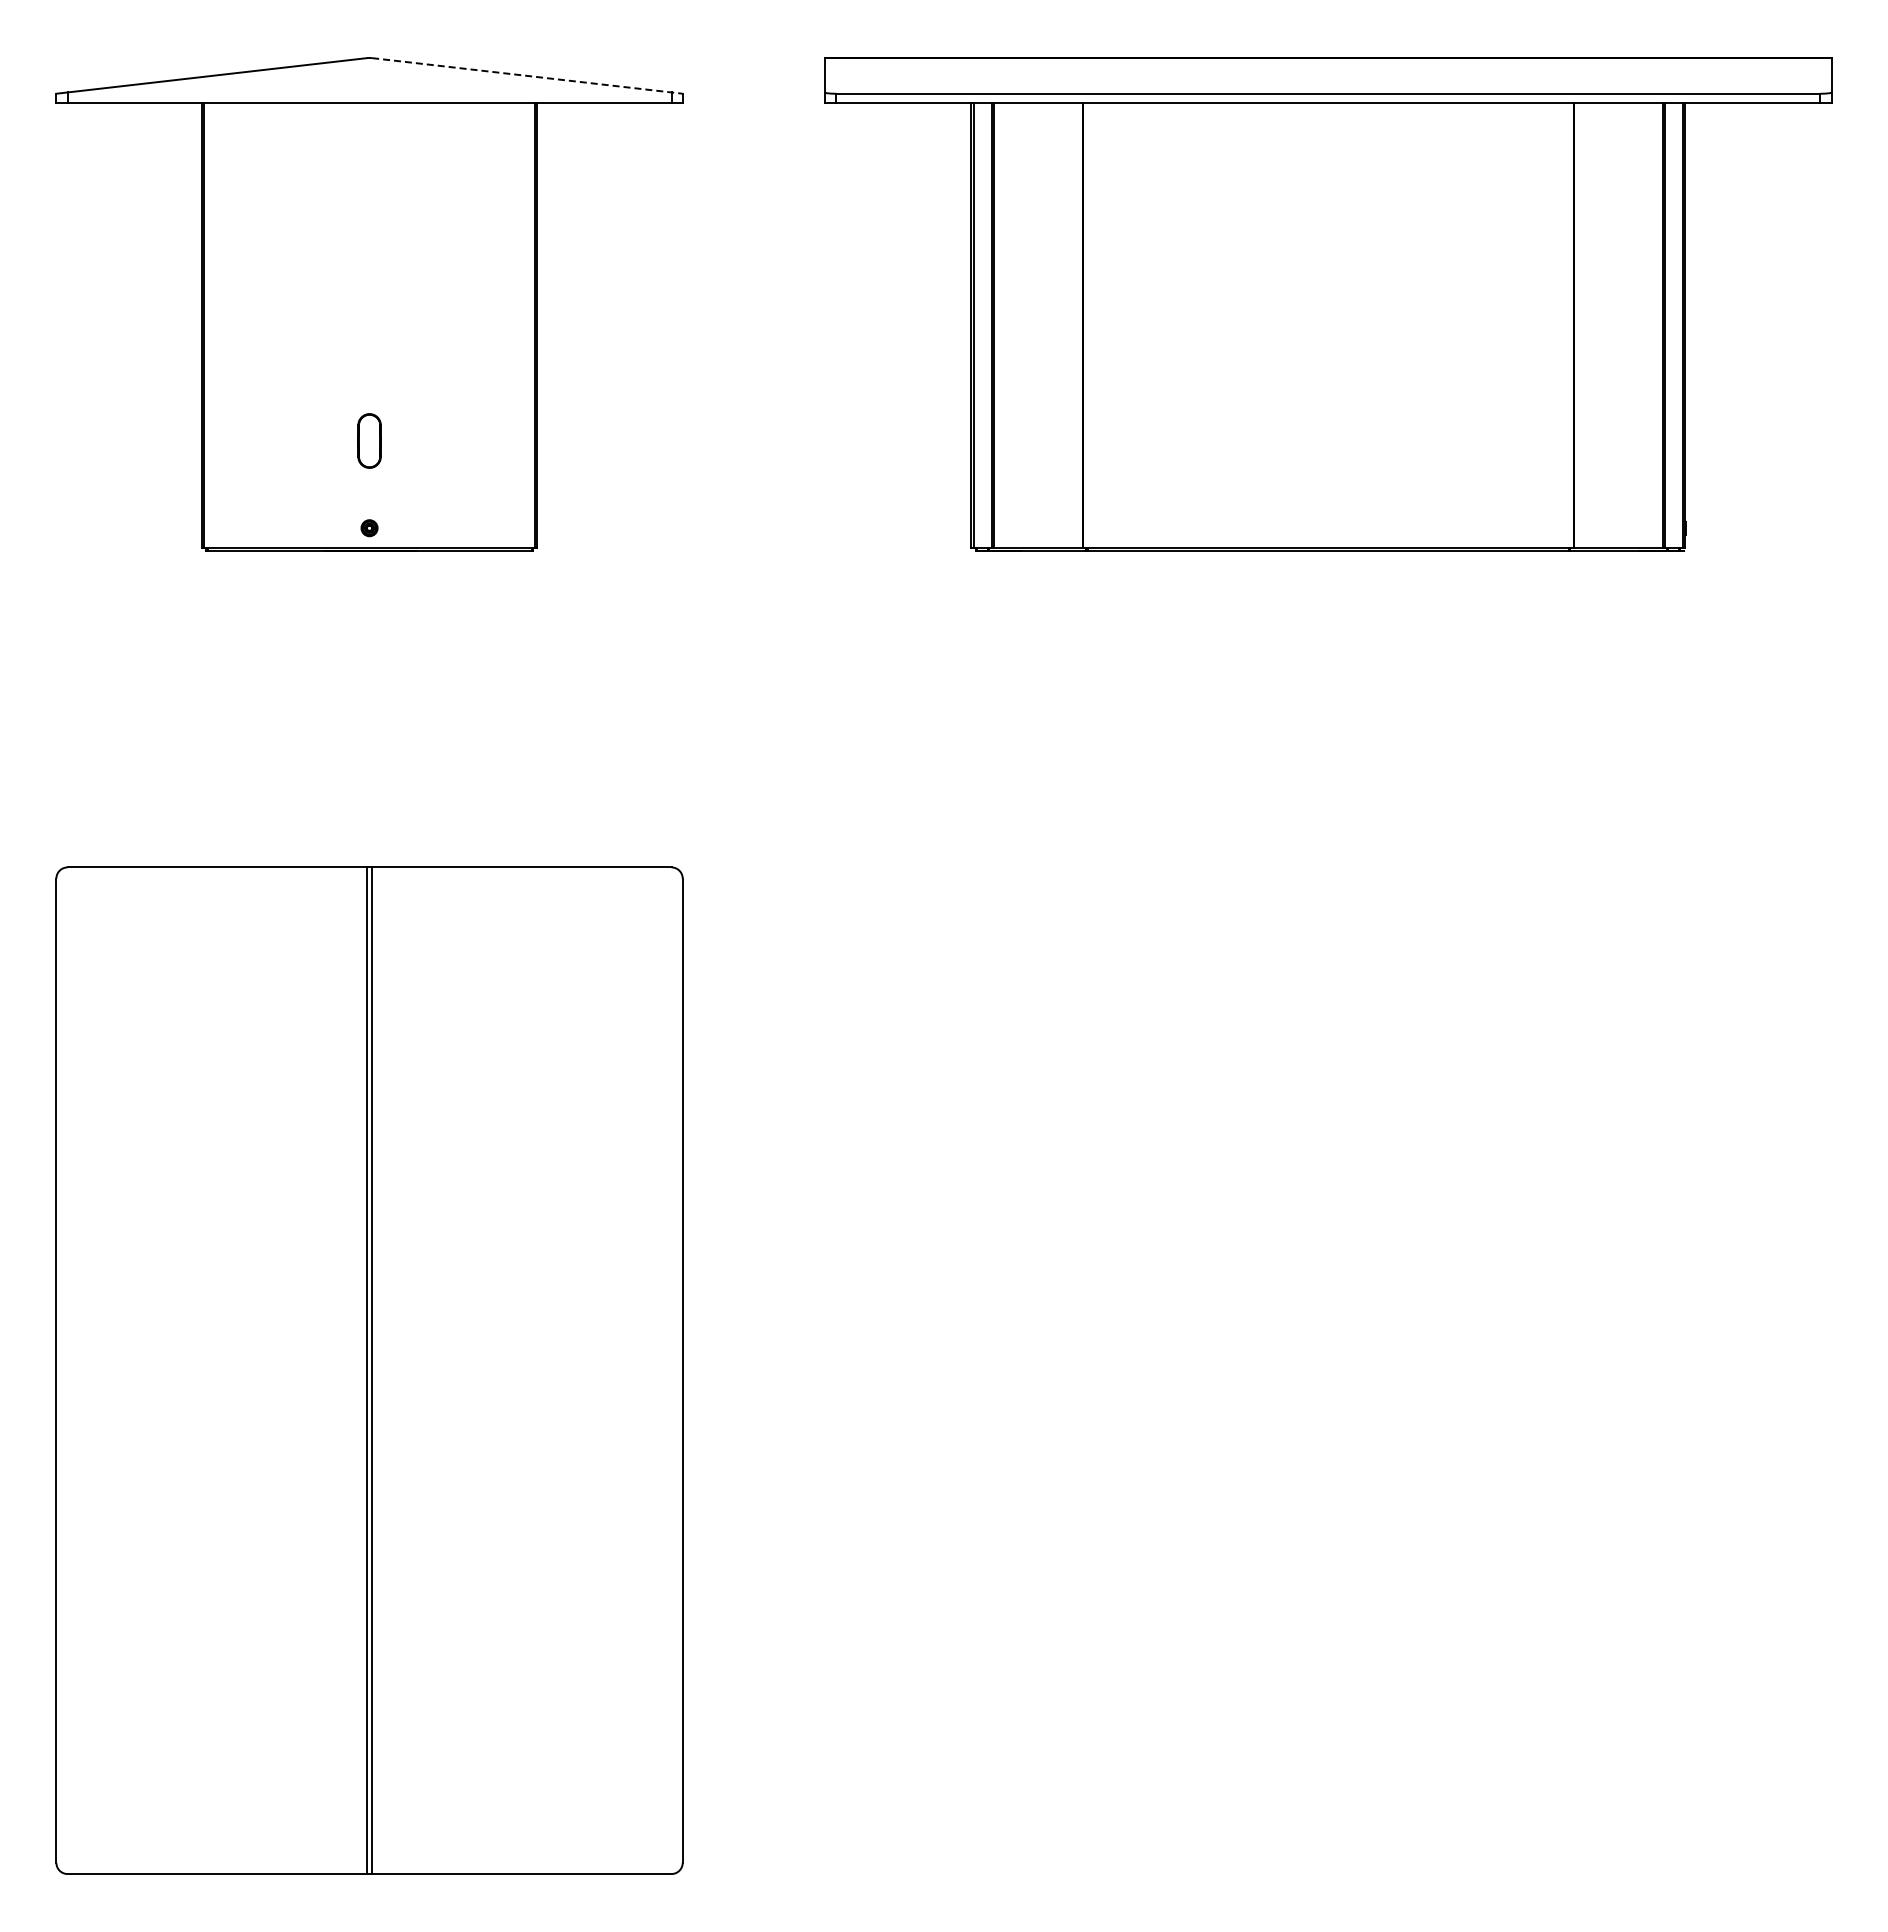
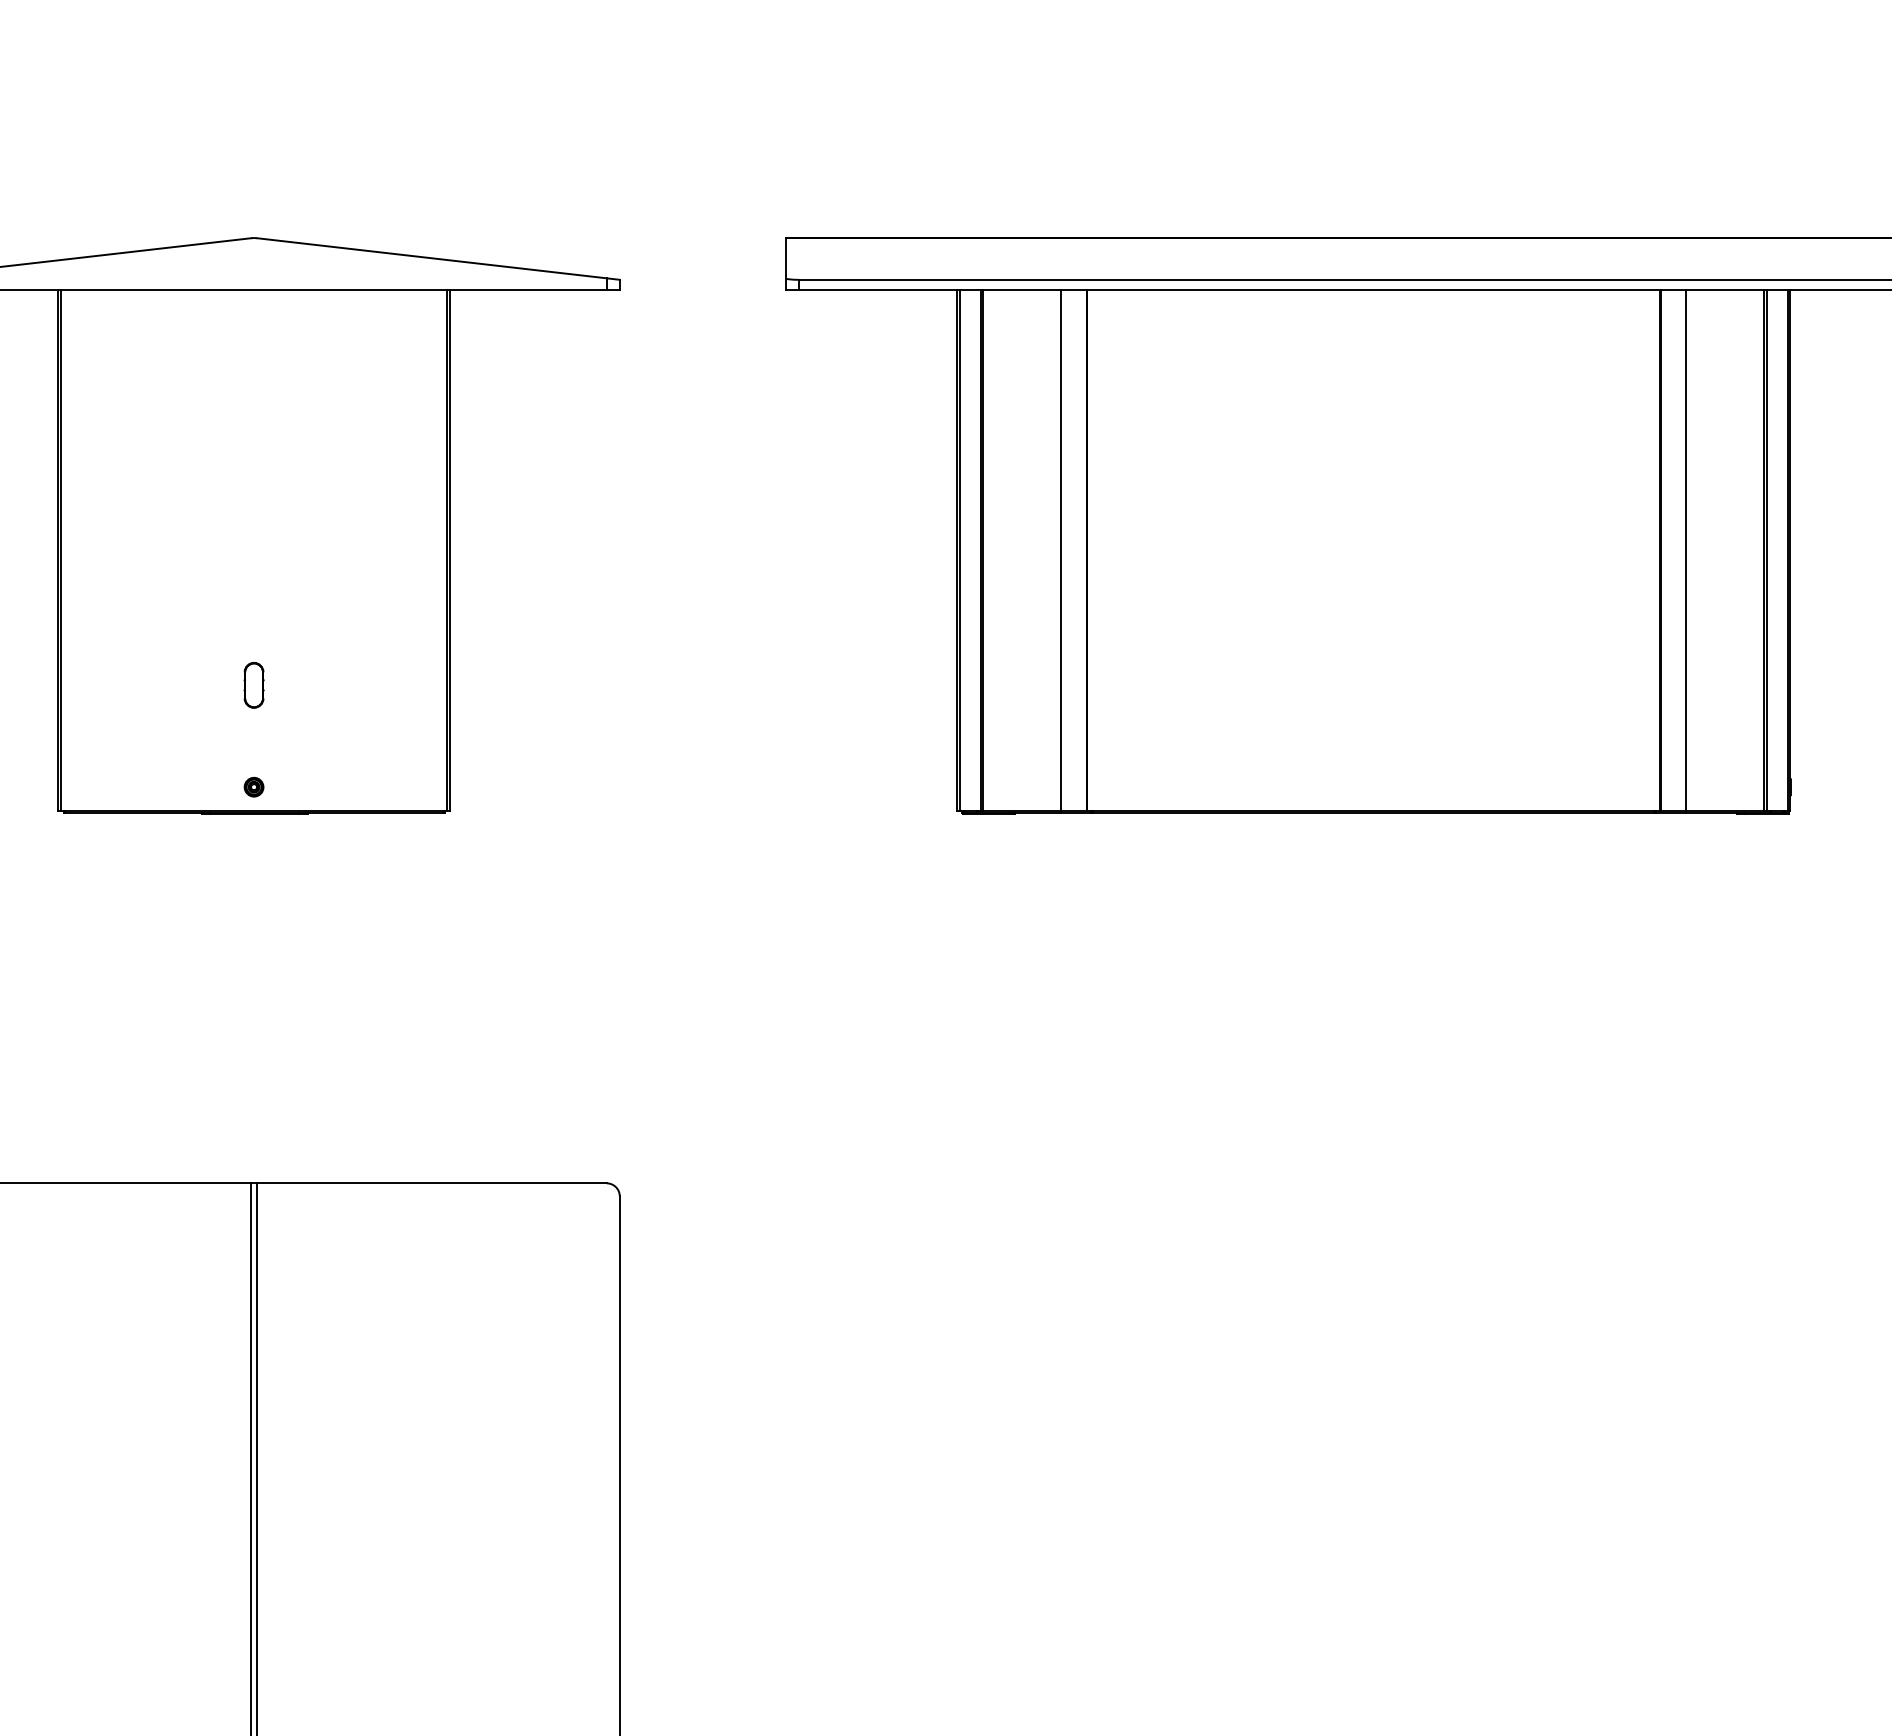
line: (527, 76) -> (438, 259), dashed -> solid
line: (1060, 326) -> (1060, 551), added
line: (1595, 326) -> (1685, 551), added
part: (369, 440) -> (254, 684), size x0.71

